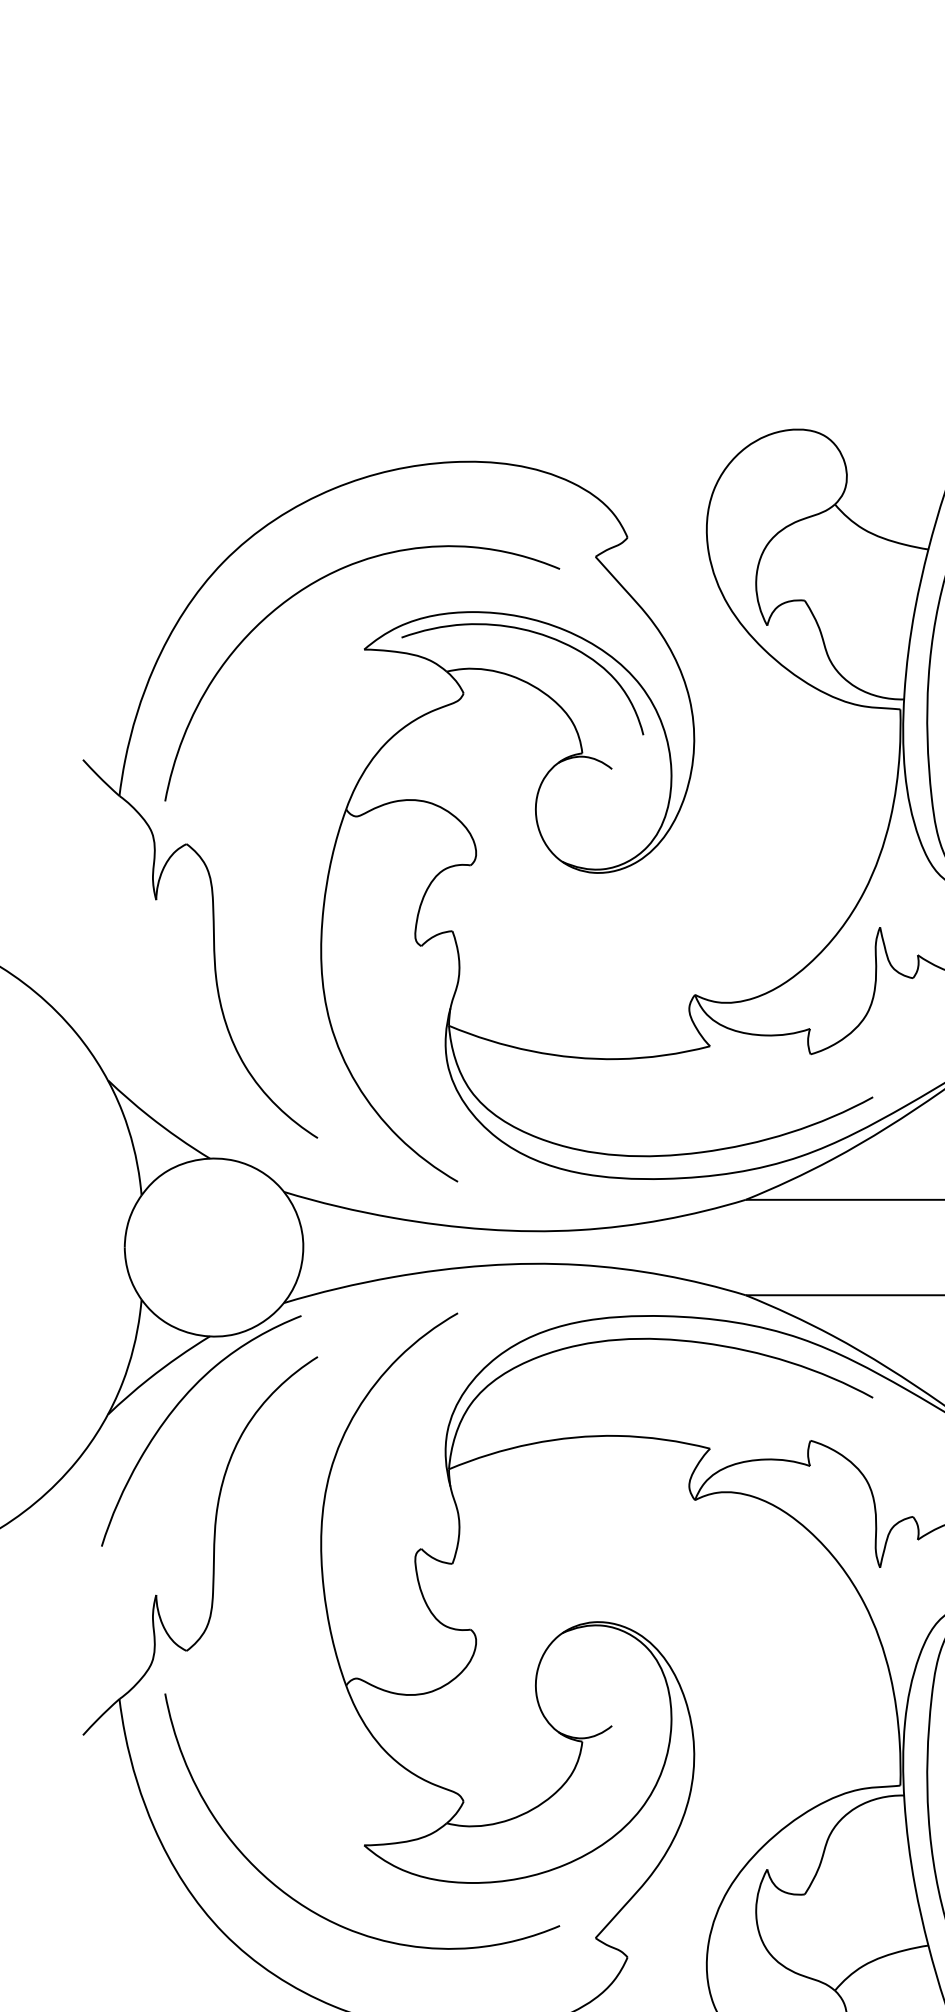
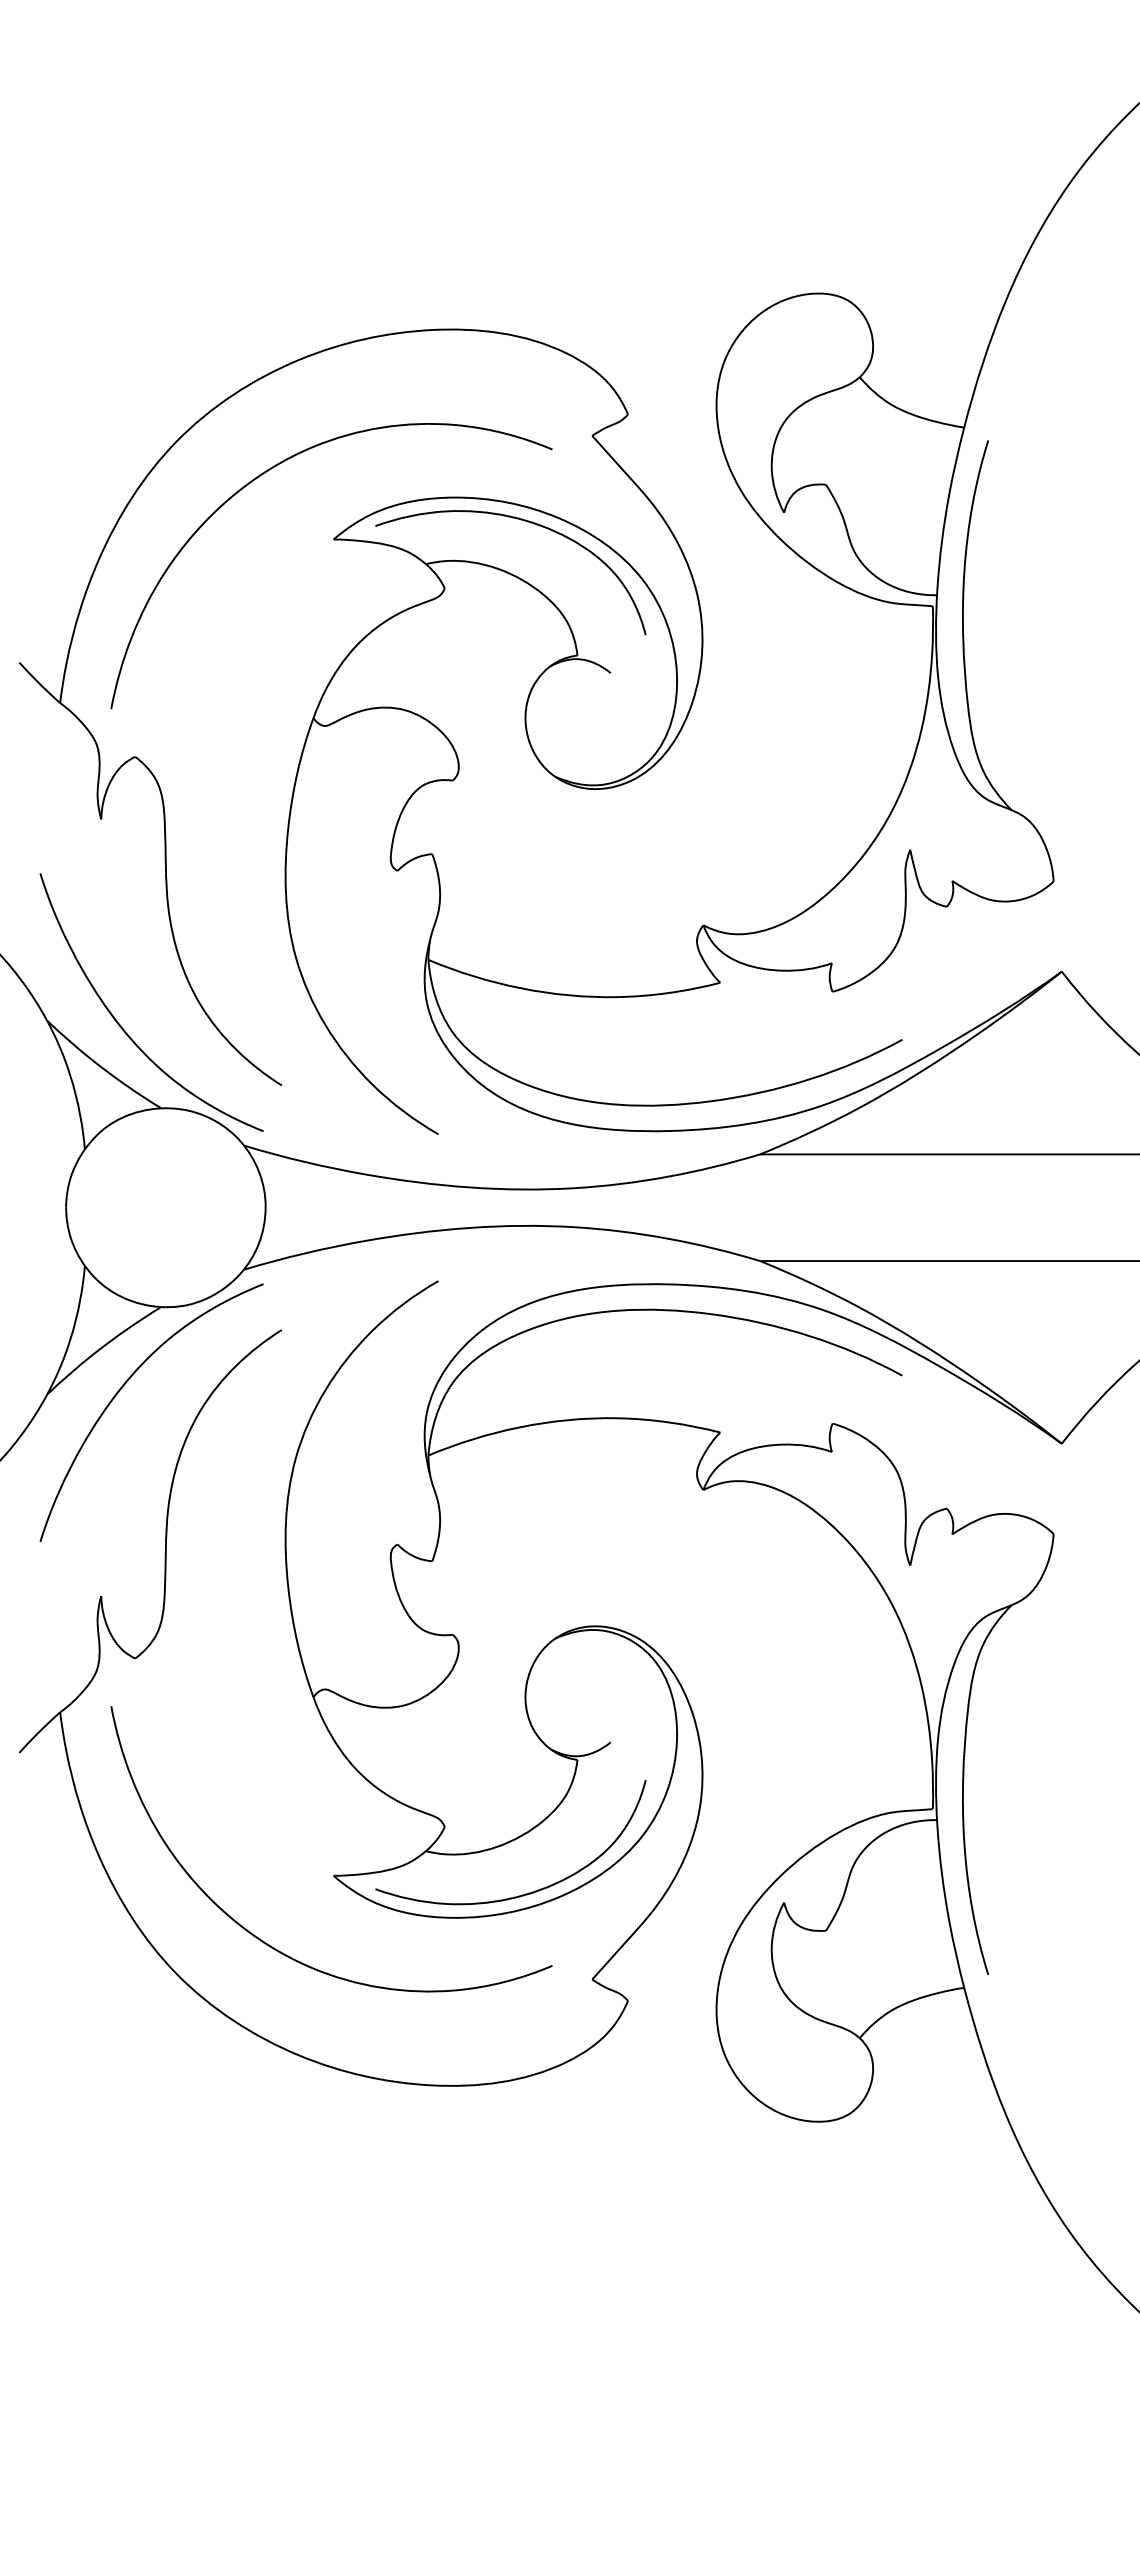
curve: (174, 1084) -> (121, 1025), added
curve: (535, 1861) -> (525, 1893), added

